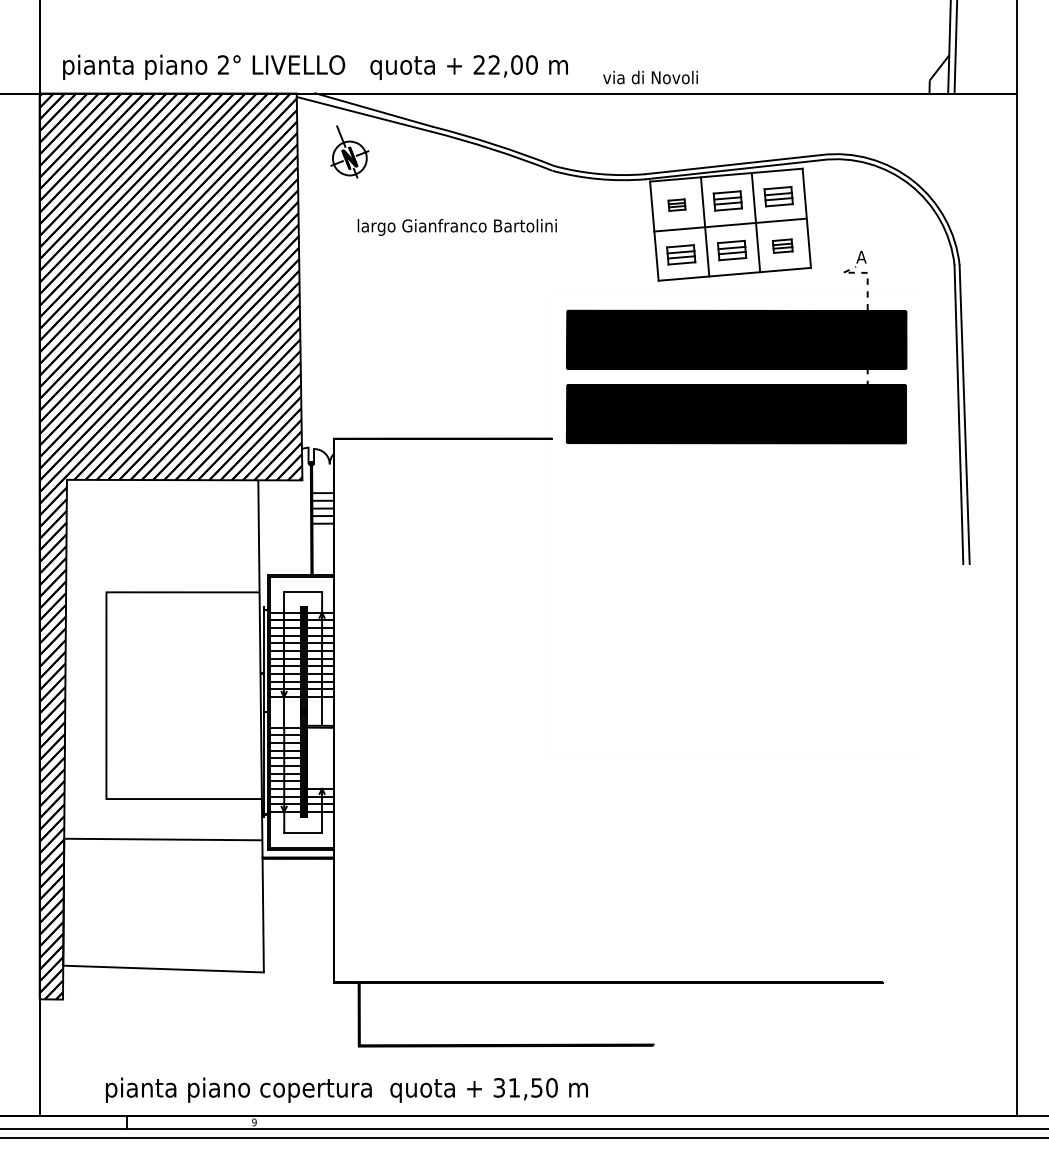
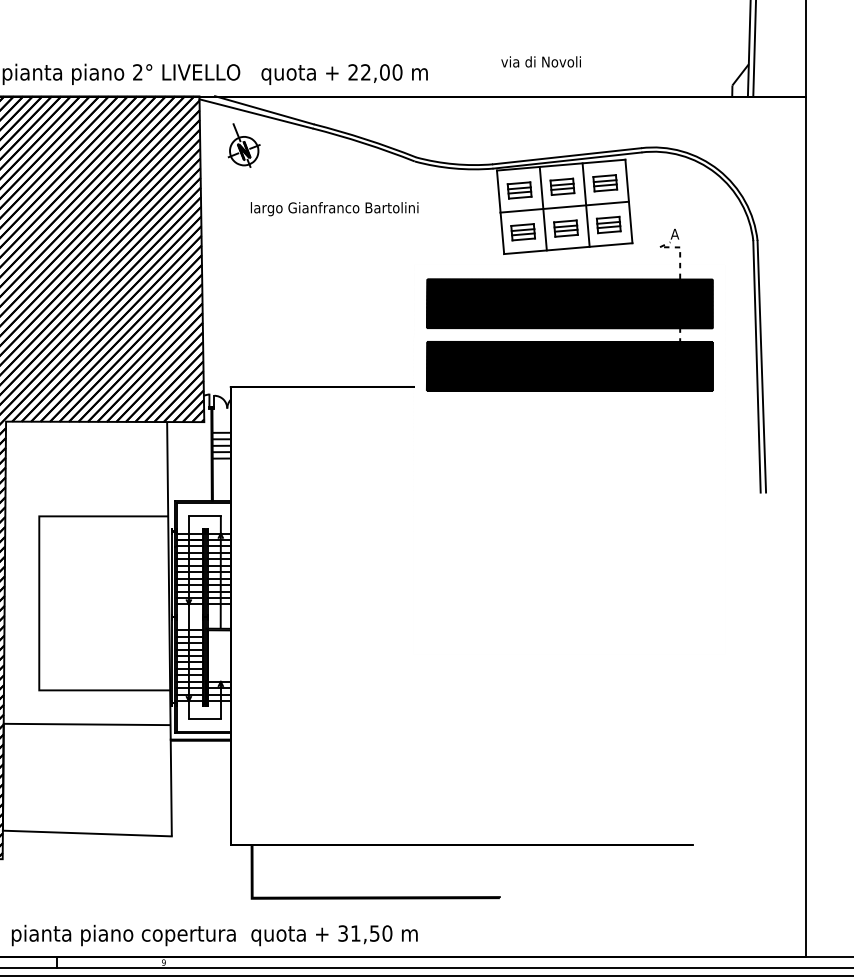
text: (650, 77) -> (541, 61), moved
part: (676, 204) -> (519, 189), size x1.67
part: (782, 245) -> (608, 224), size x1.43
text: (346, 1089) -> (214, 934), moved

